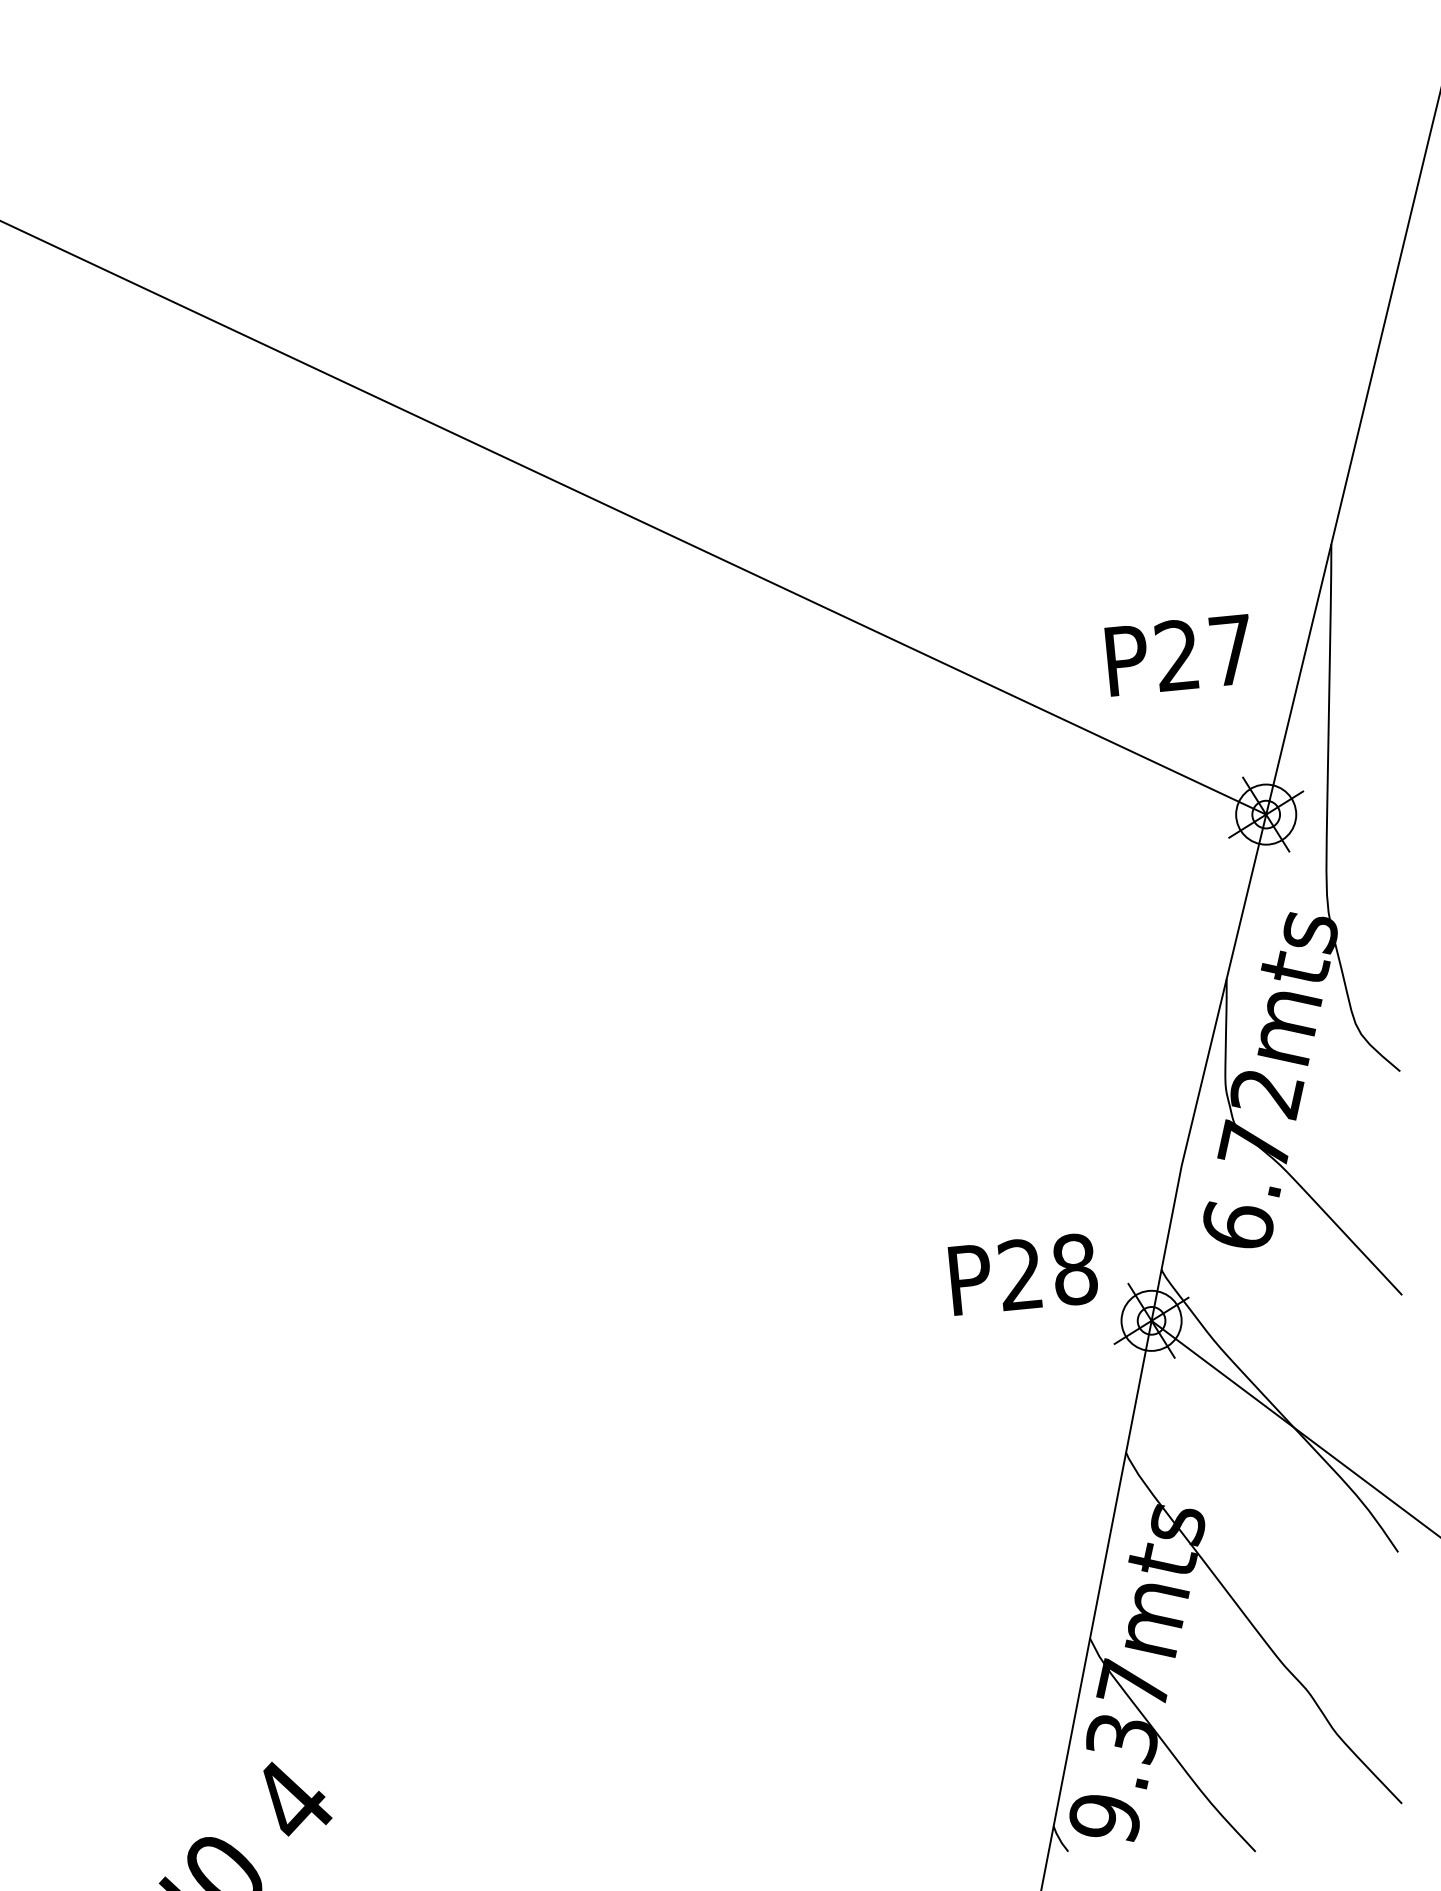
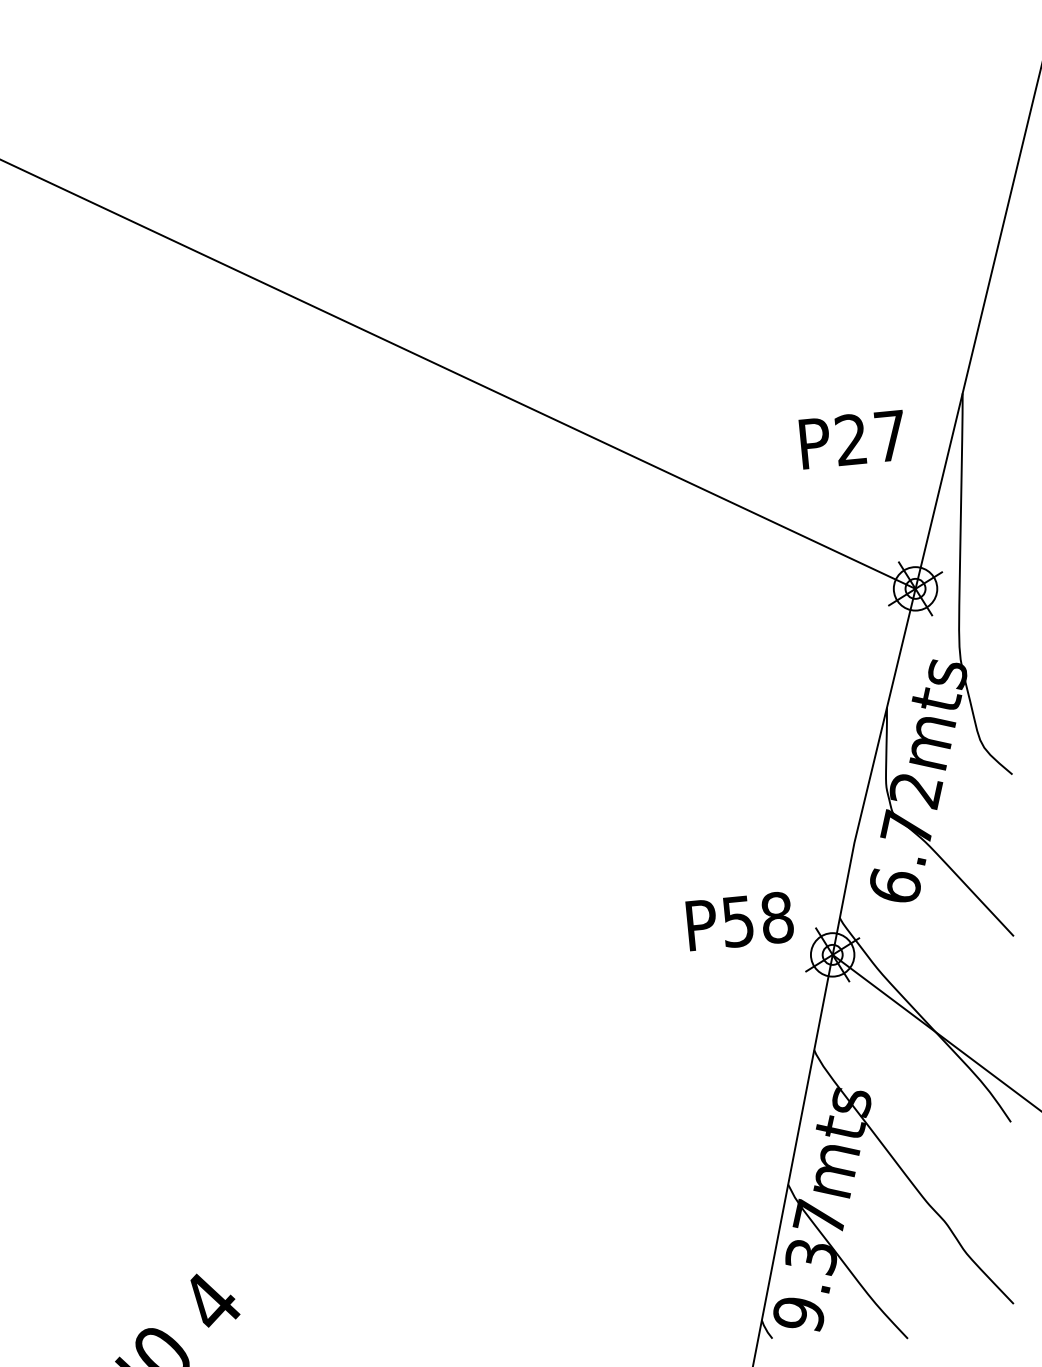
text: (1176, 655) -> (850, 439), moved
text: (1019, 1274) -> (737, 921), P28 -> P58

